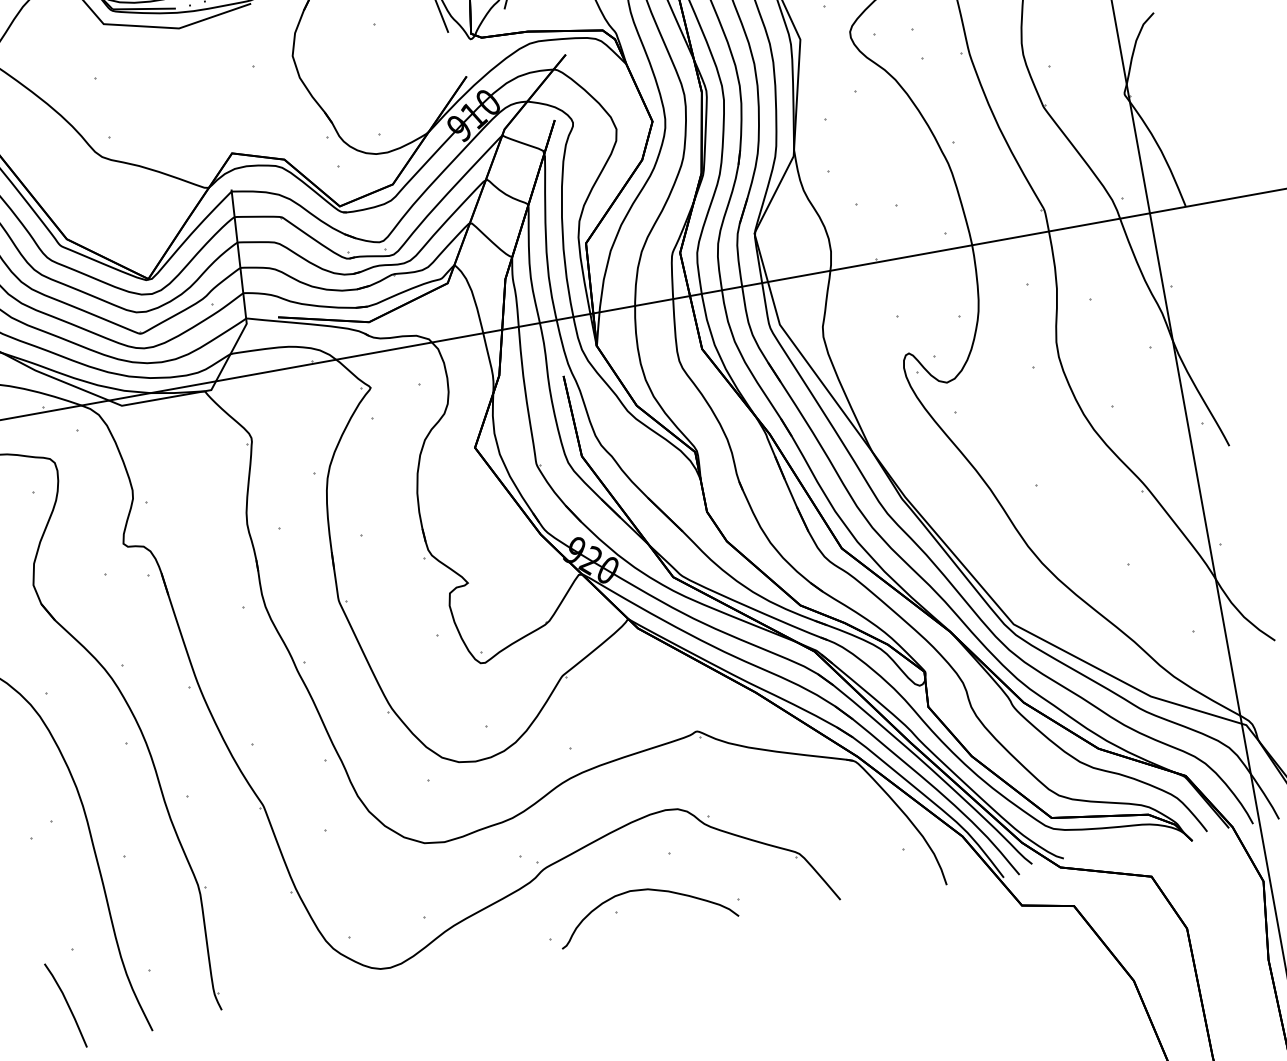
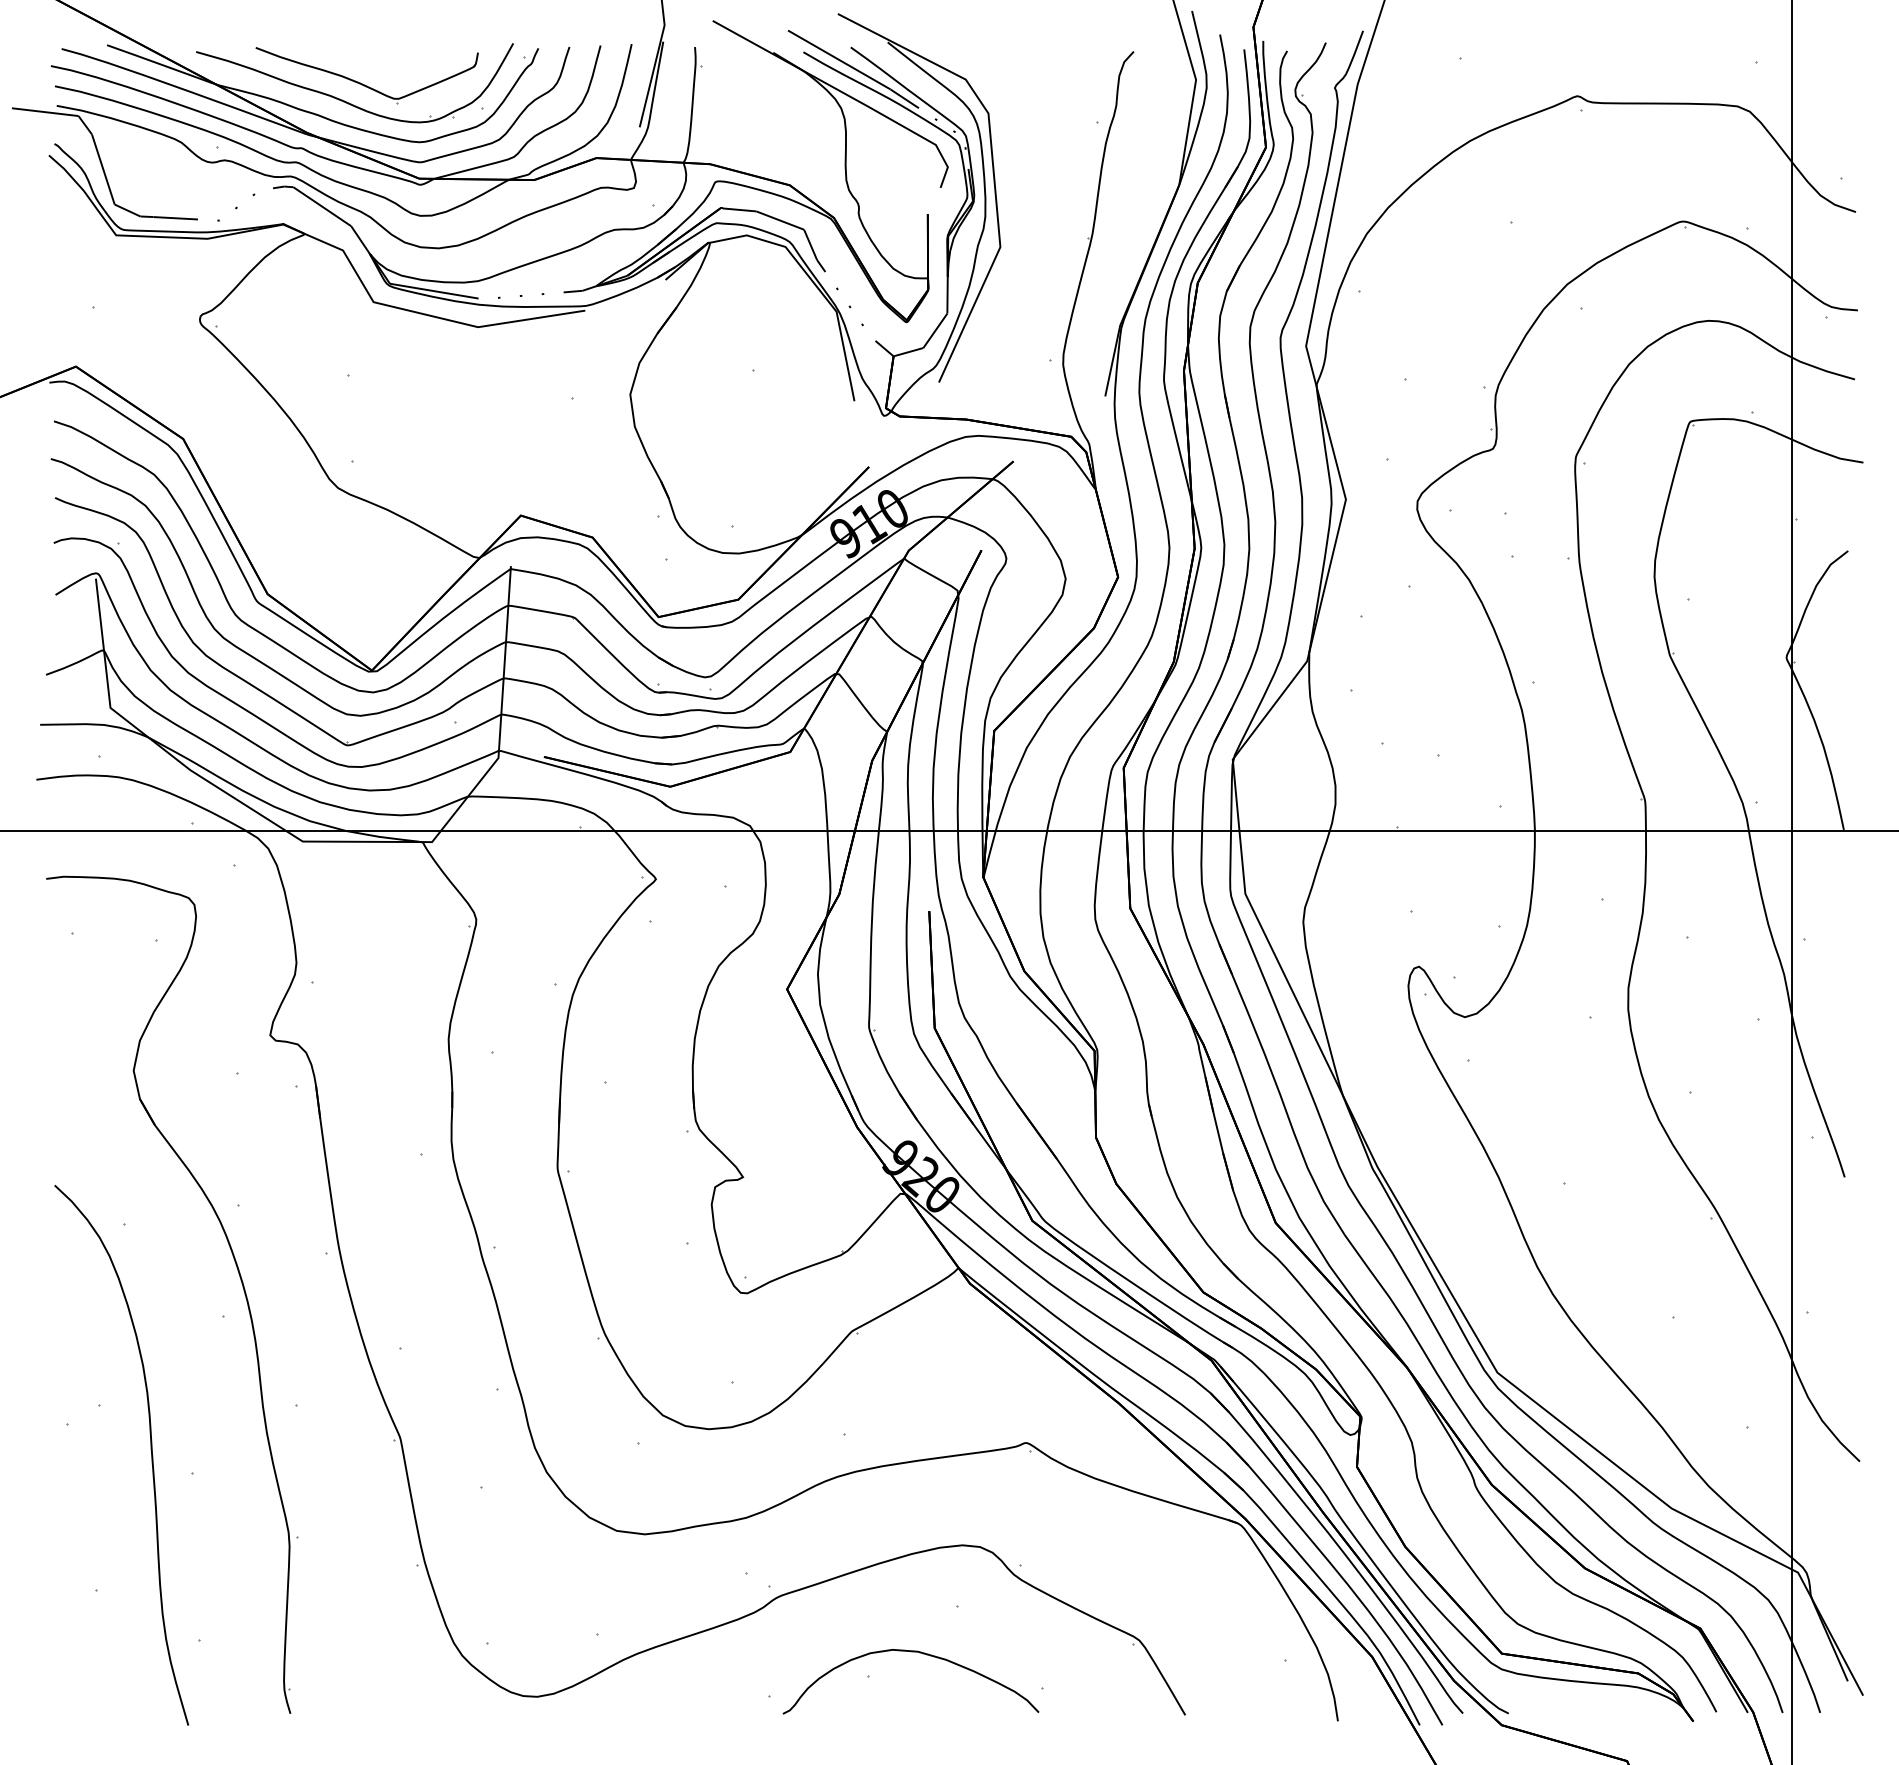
line: (67, 1004) -> (75, 1667), removed

